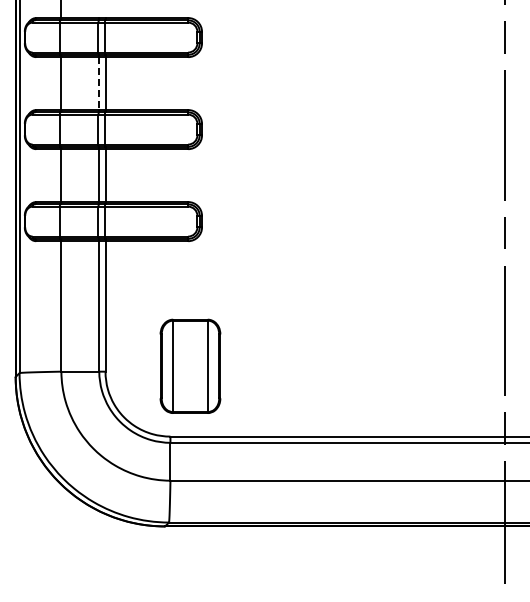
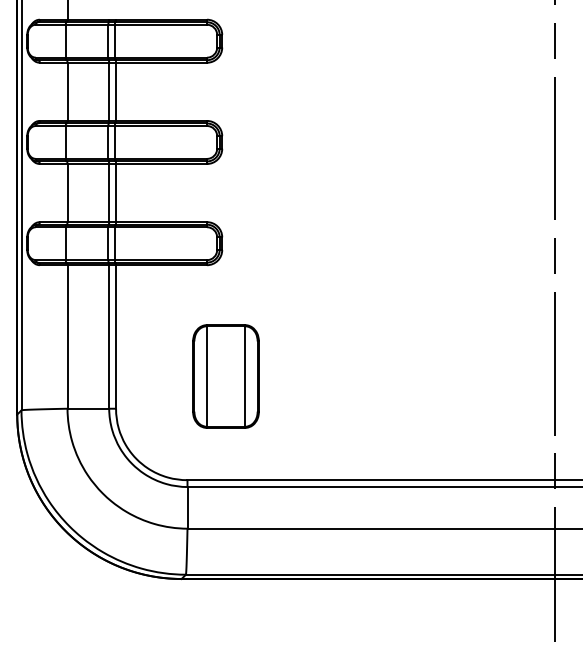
line: (99, 84) -> (109, 92), dashed -> solid
part: (190, 365) -> (226, 375), moved

